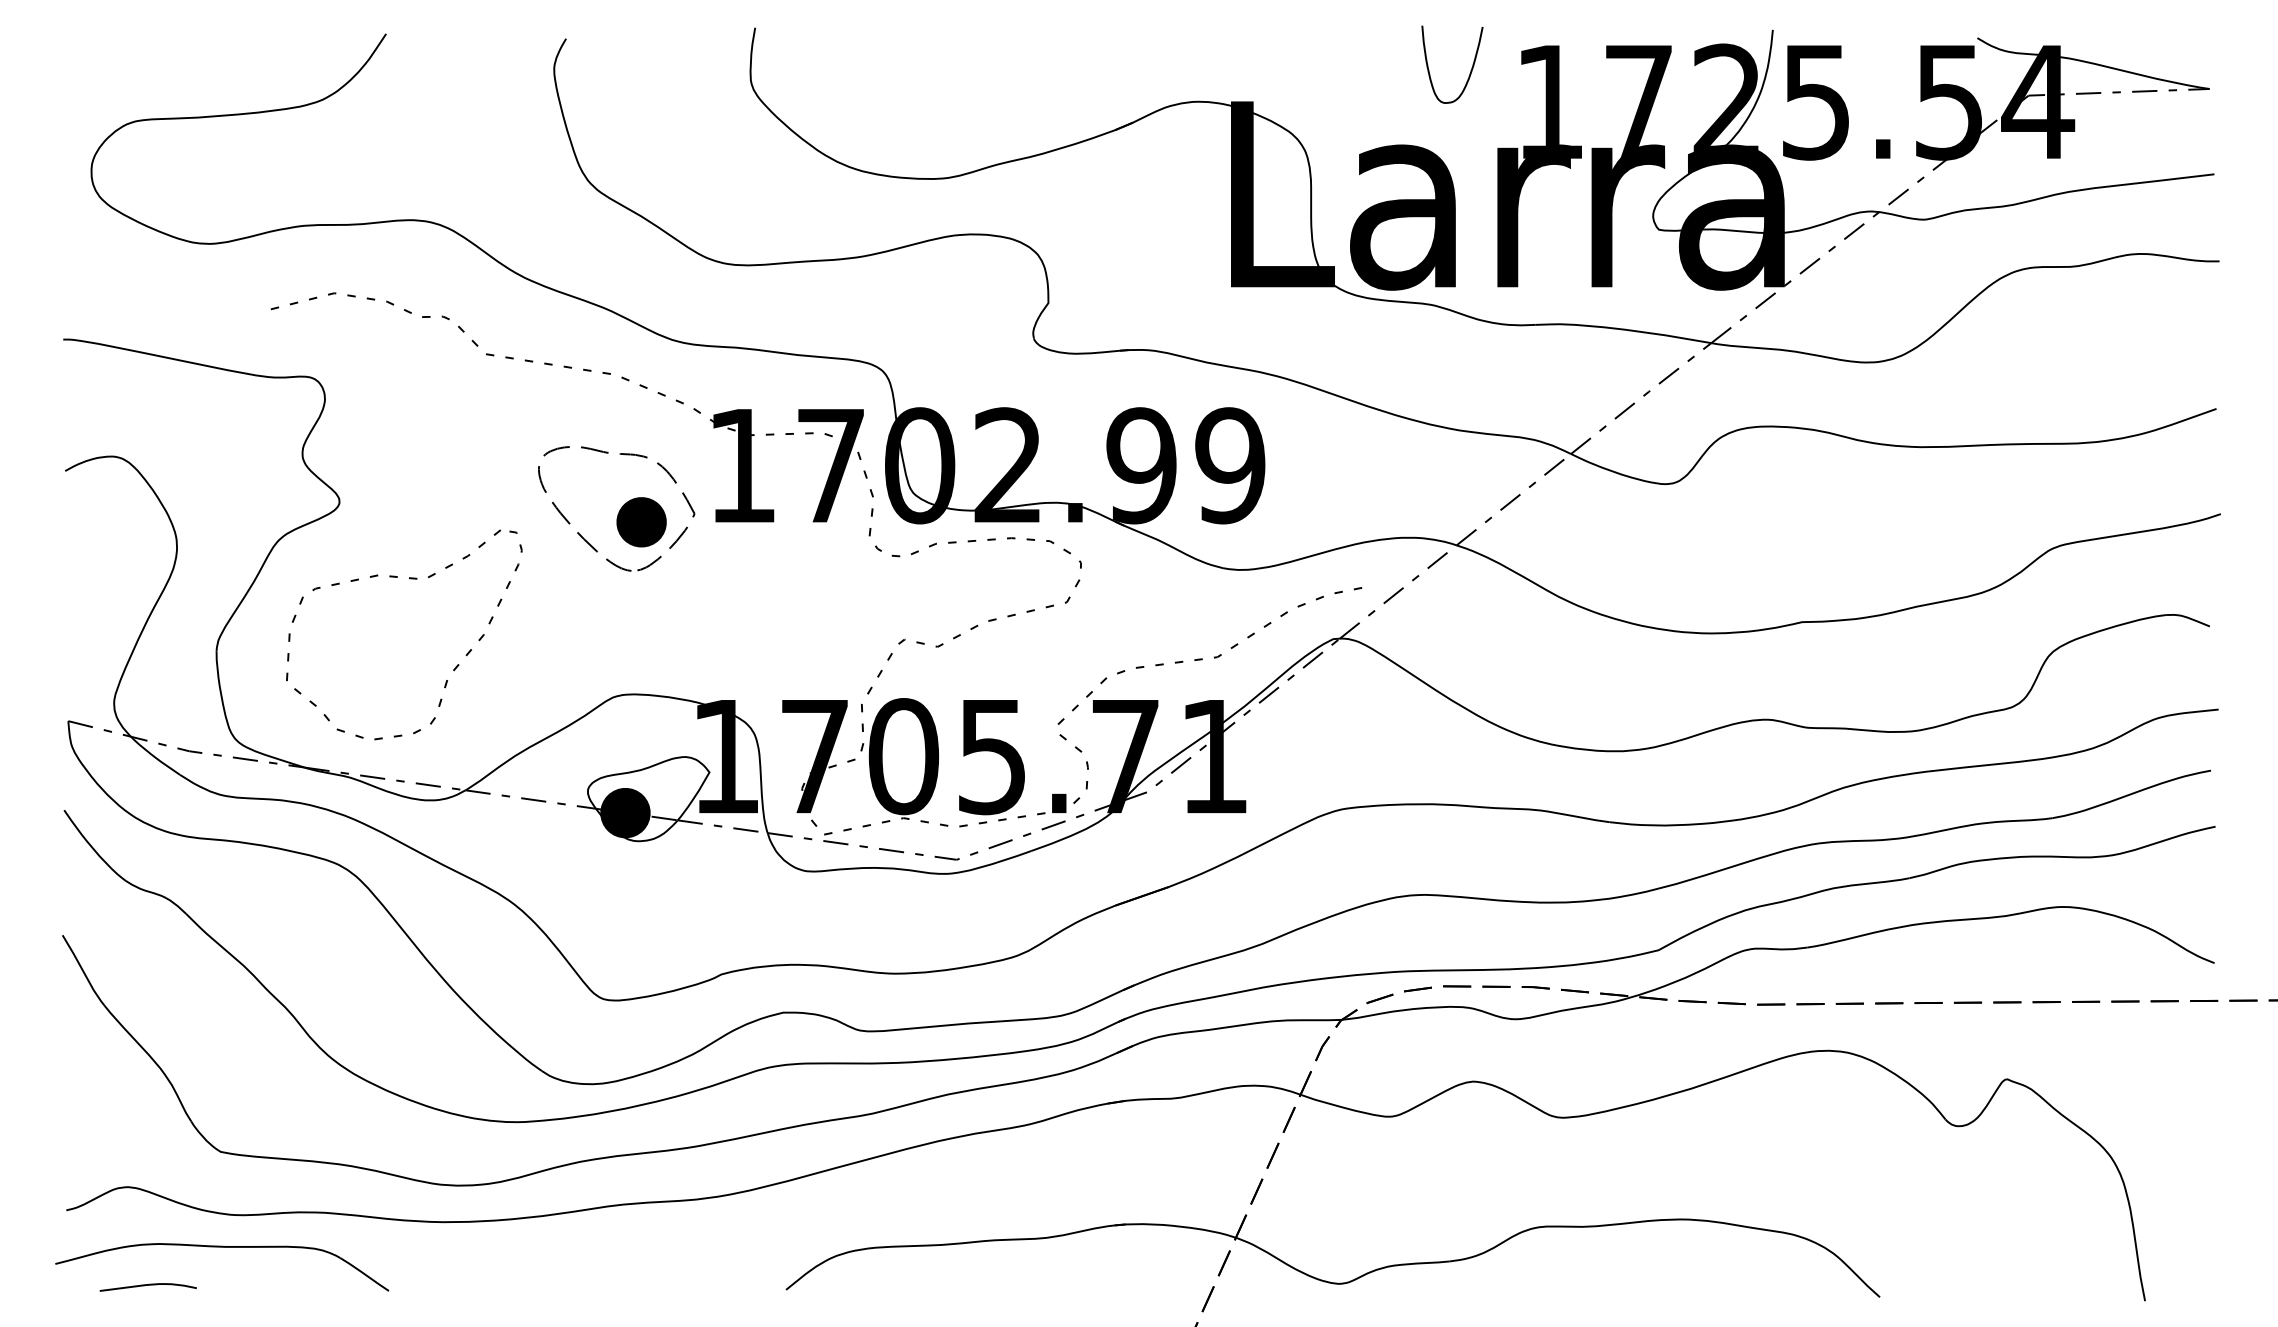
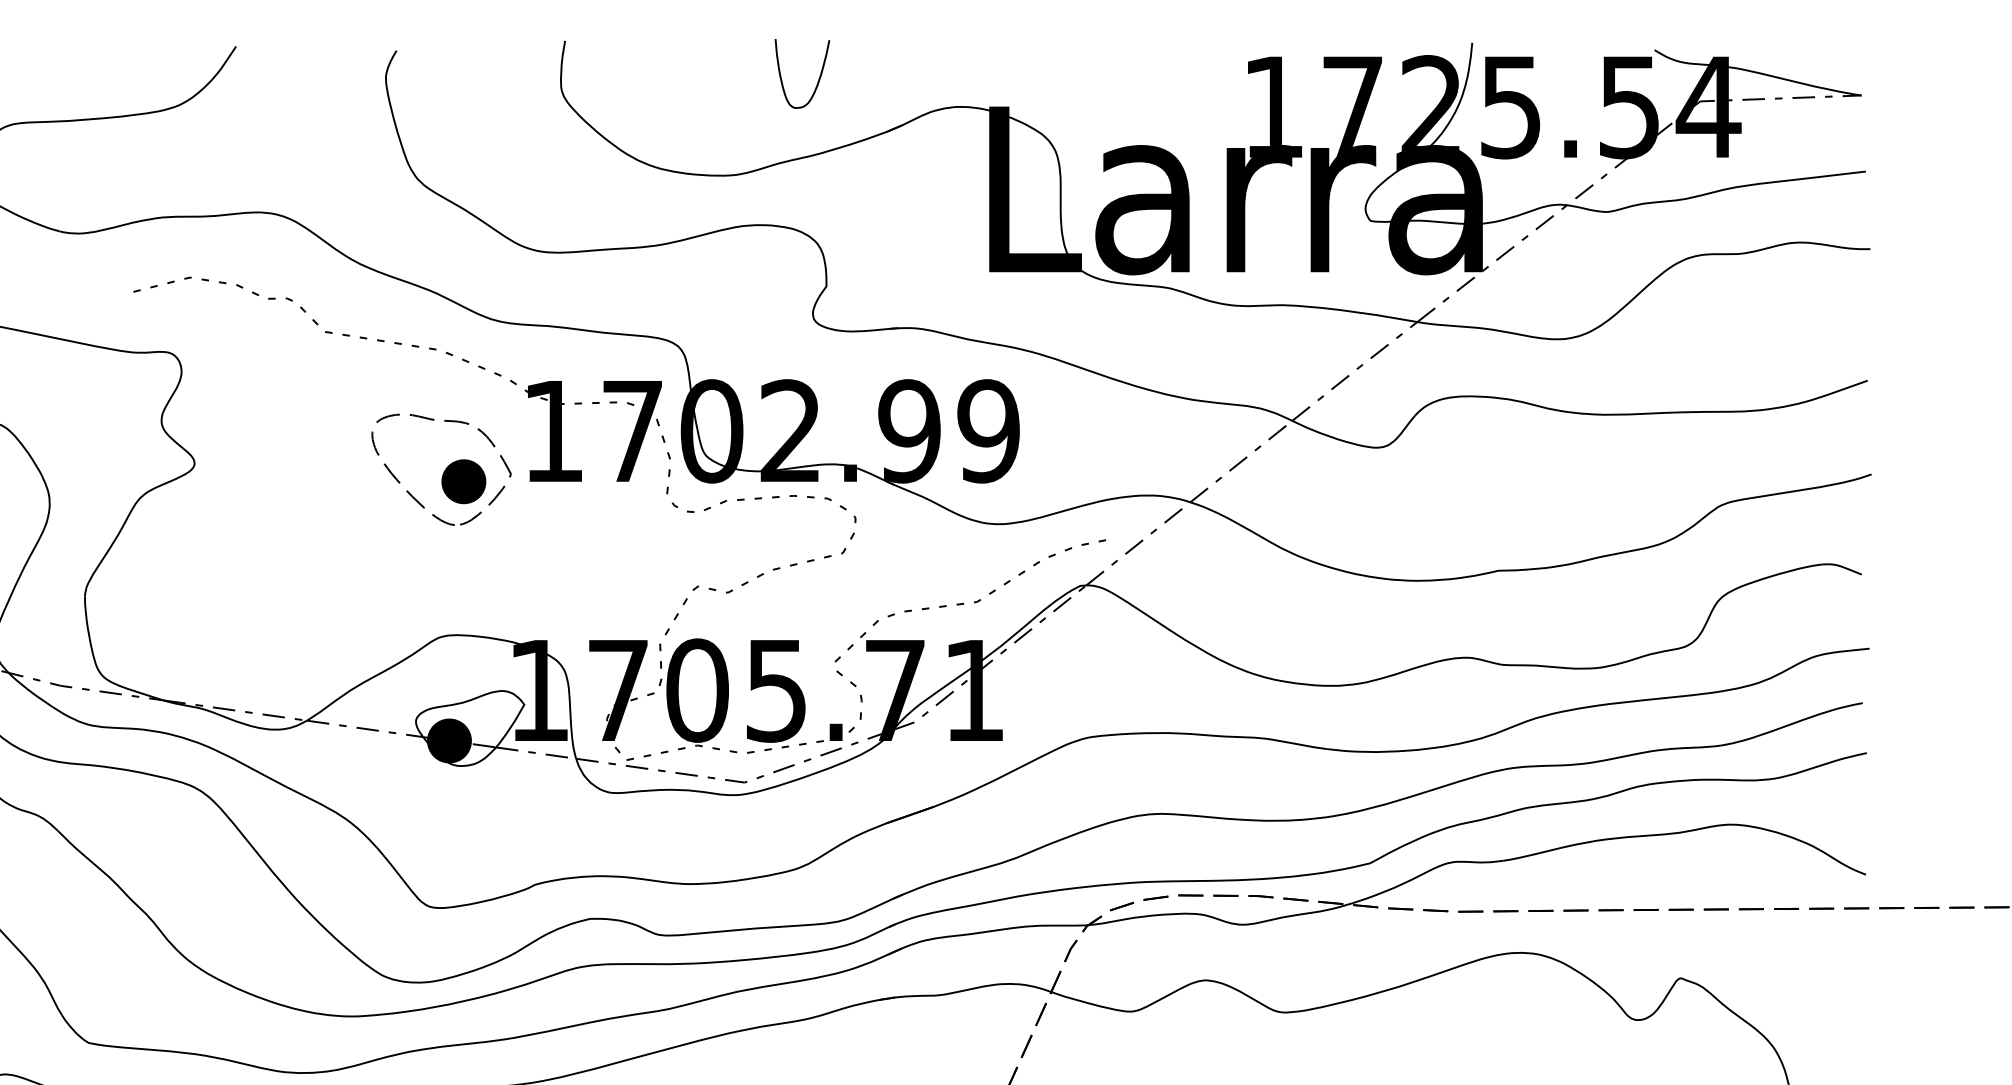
curve: (1470, 70) -> (818, 79), moved
part: (410, 579) -> (257, 532), removed

